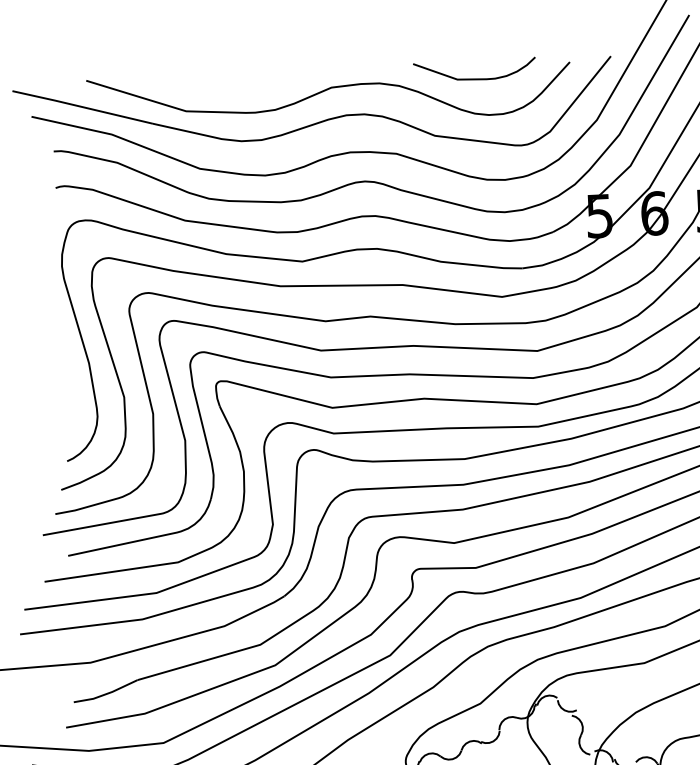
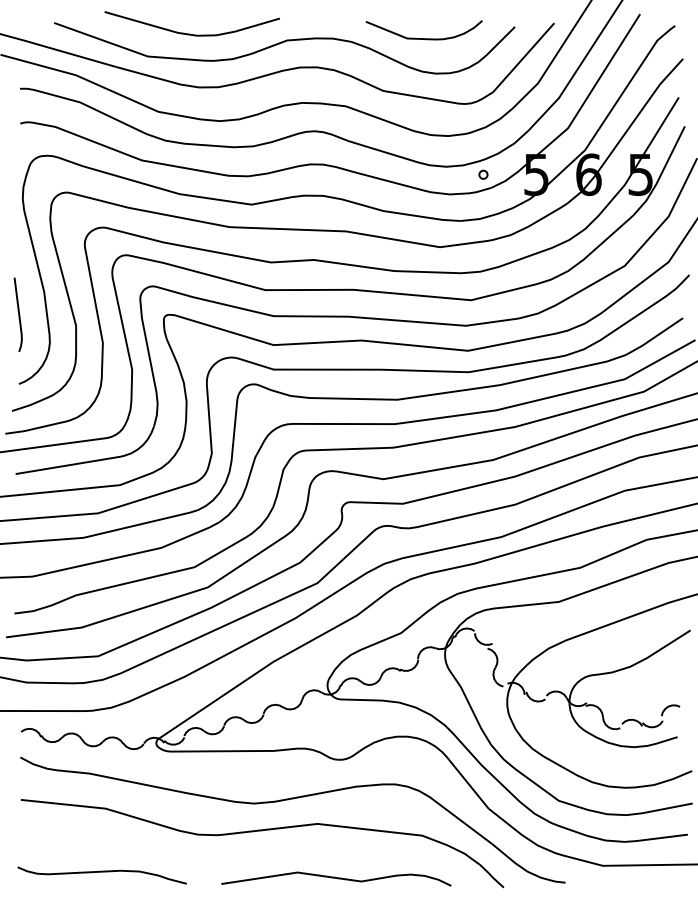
curve: (229, 85) -> (190, 33), added
circle: (544, 218) -> (483, 174), added
line: (63, 388) -> (18, 314), added

